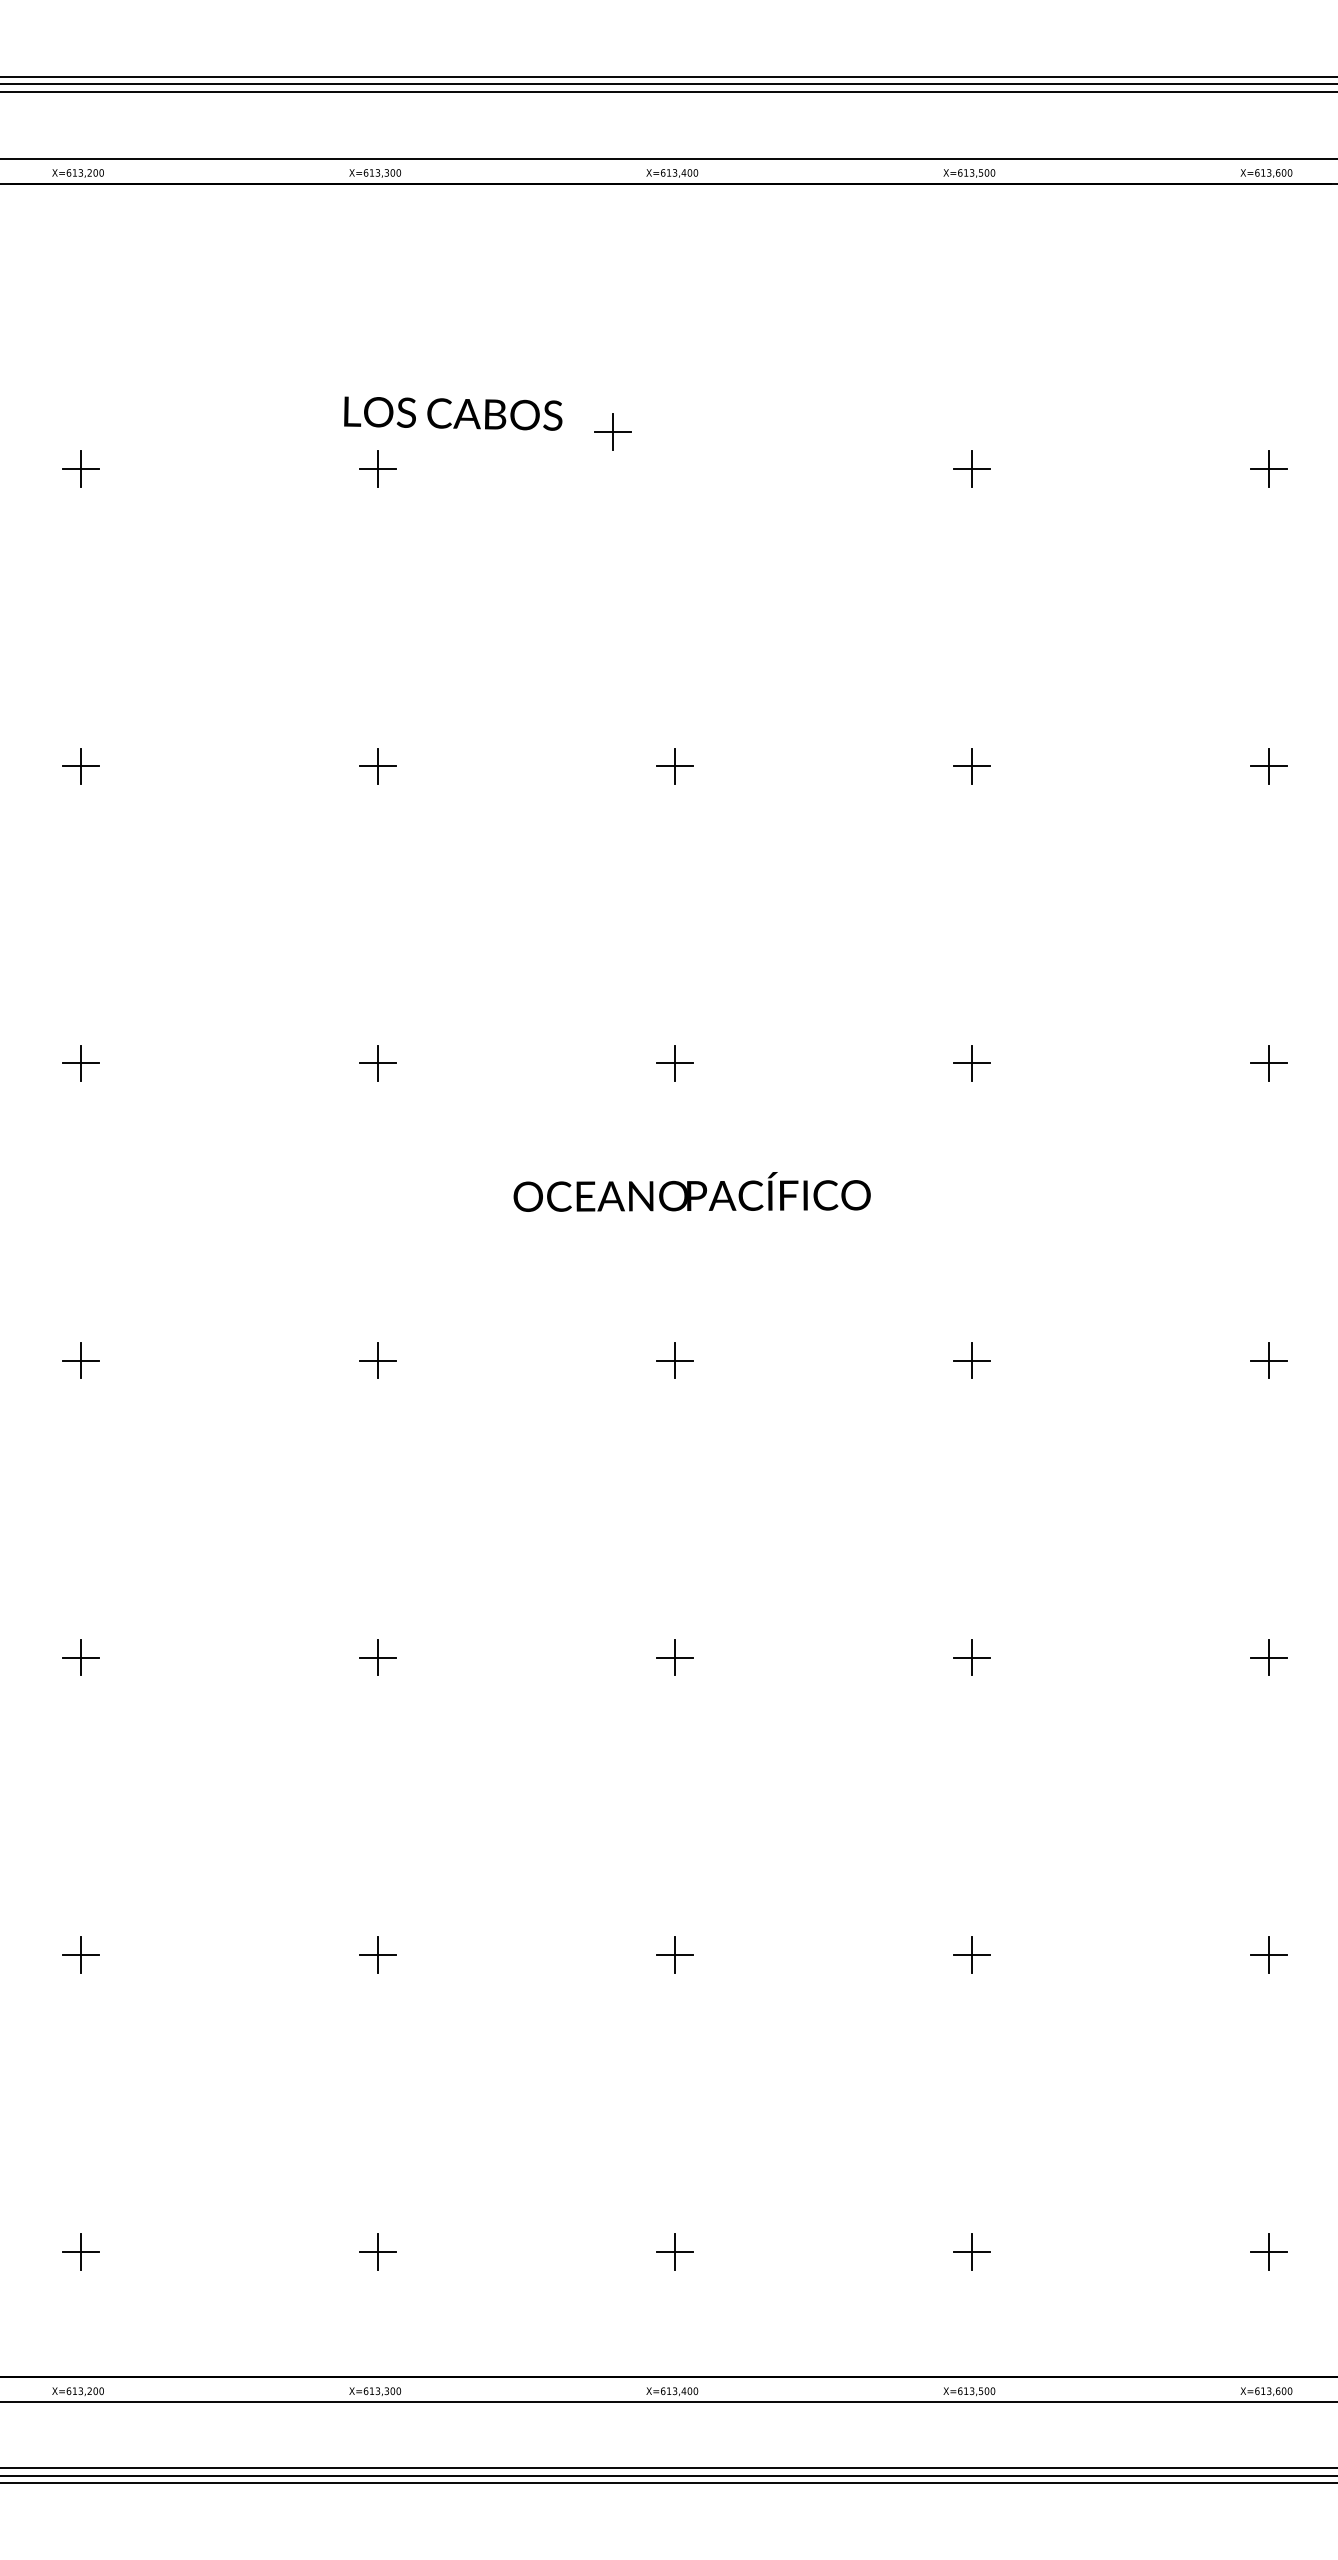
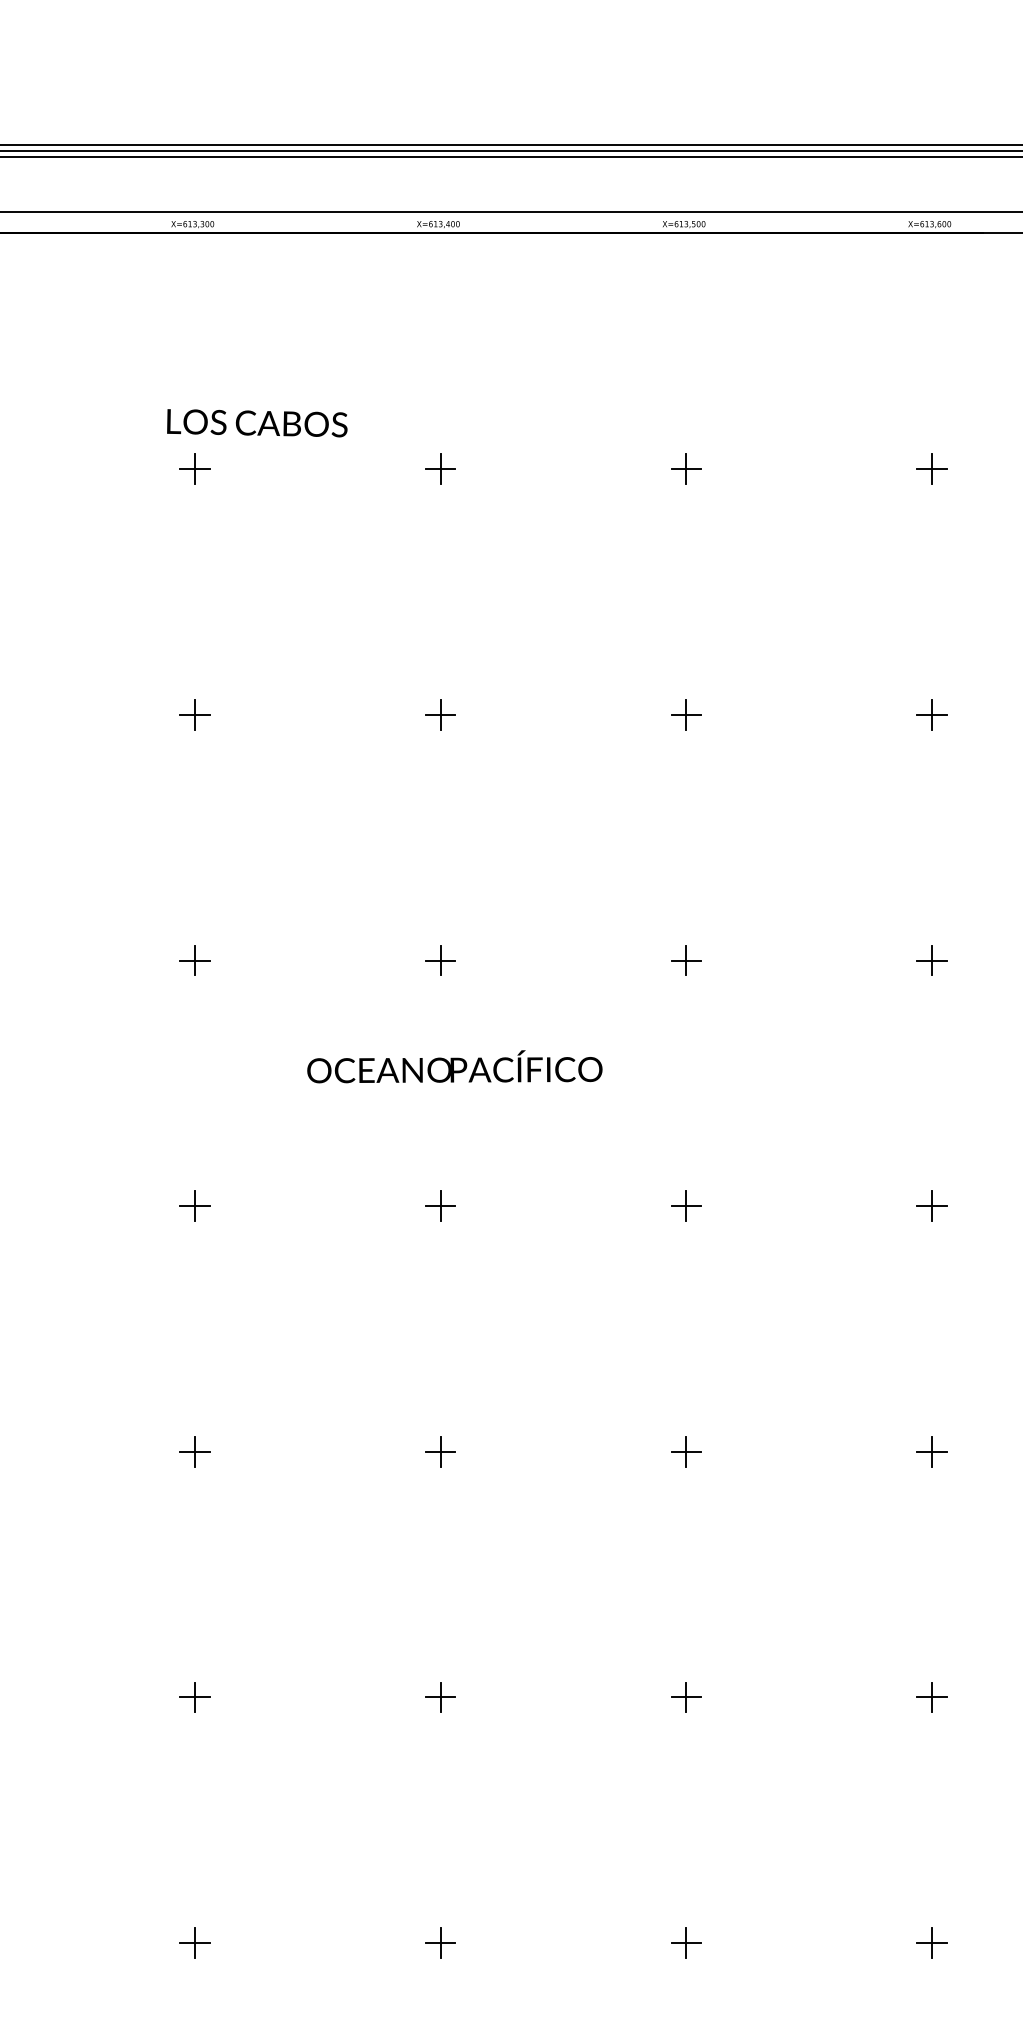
part: (612, 431) -> (440, 468), moved

